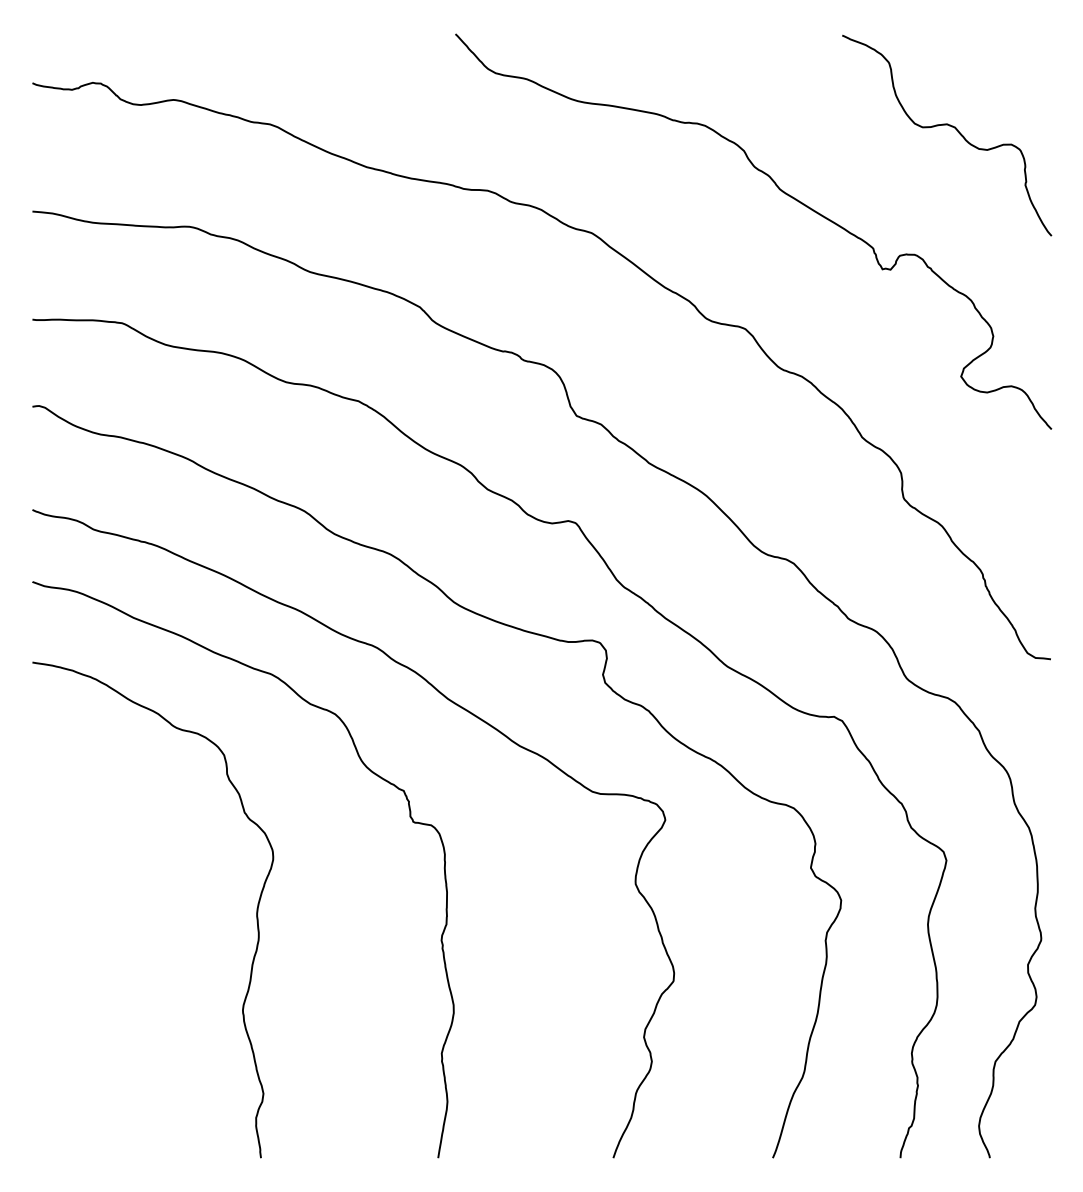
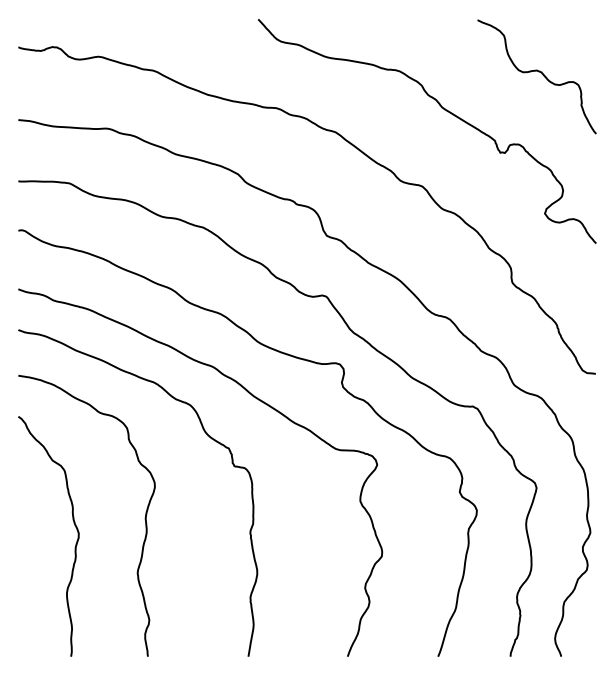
curve: (133, 958) -> (75, 543), added

